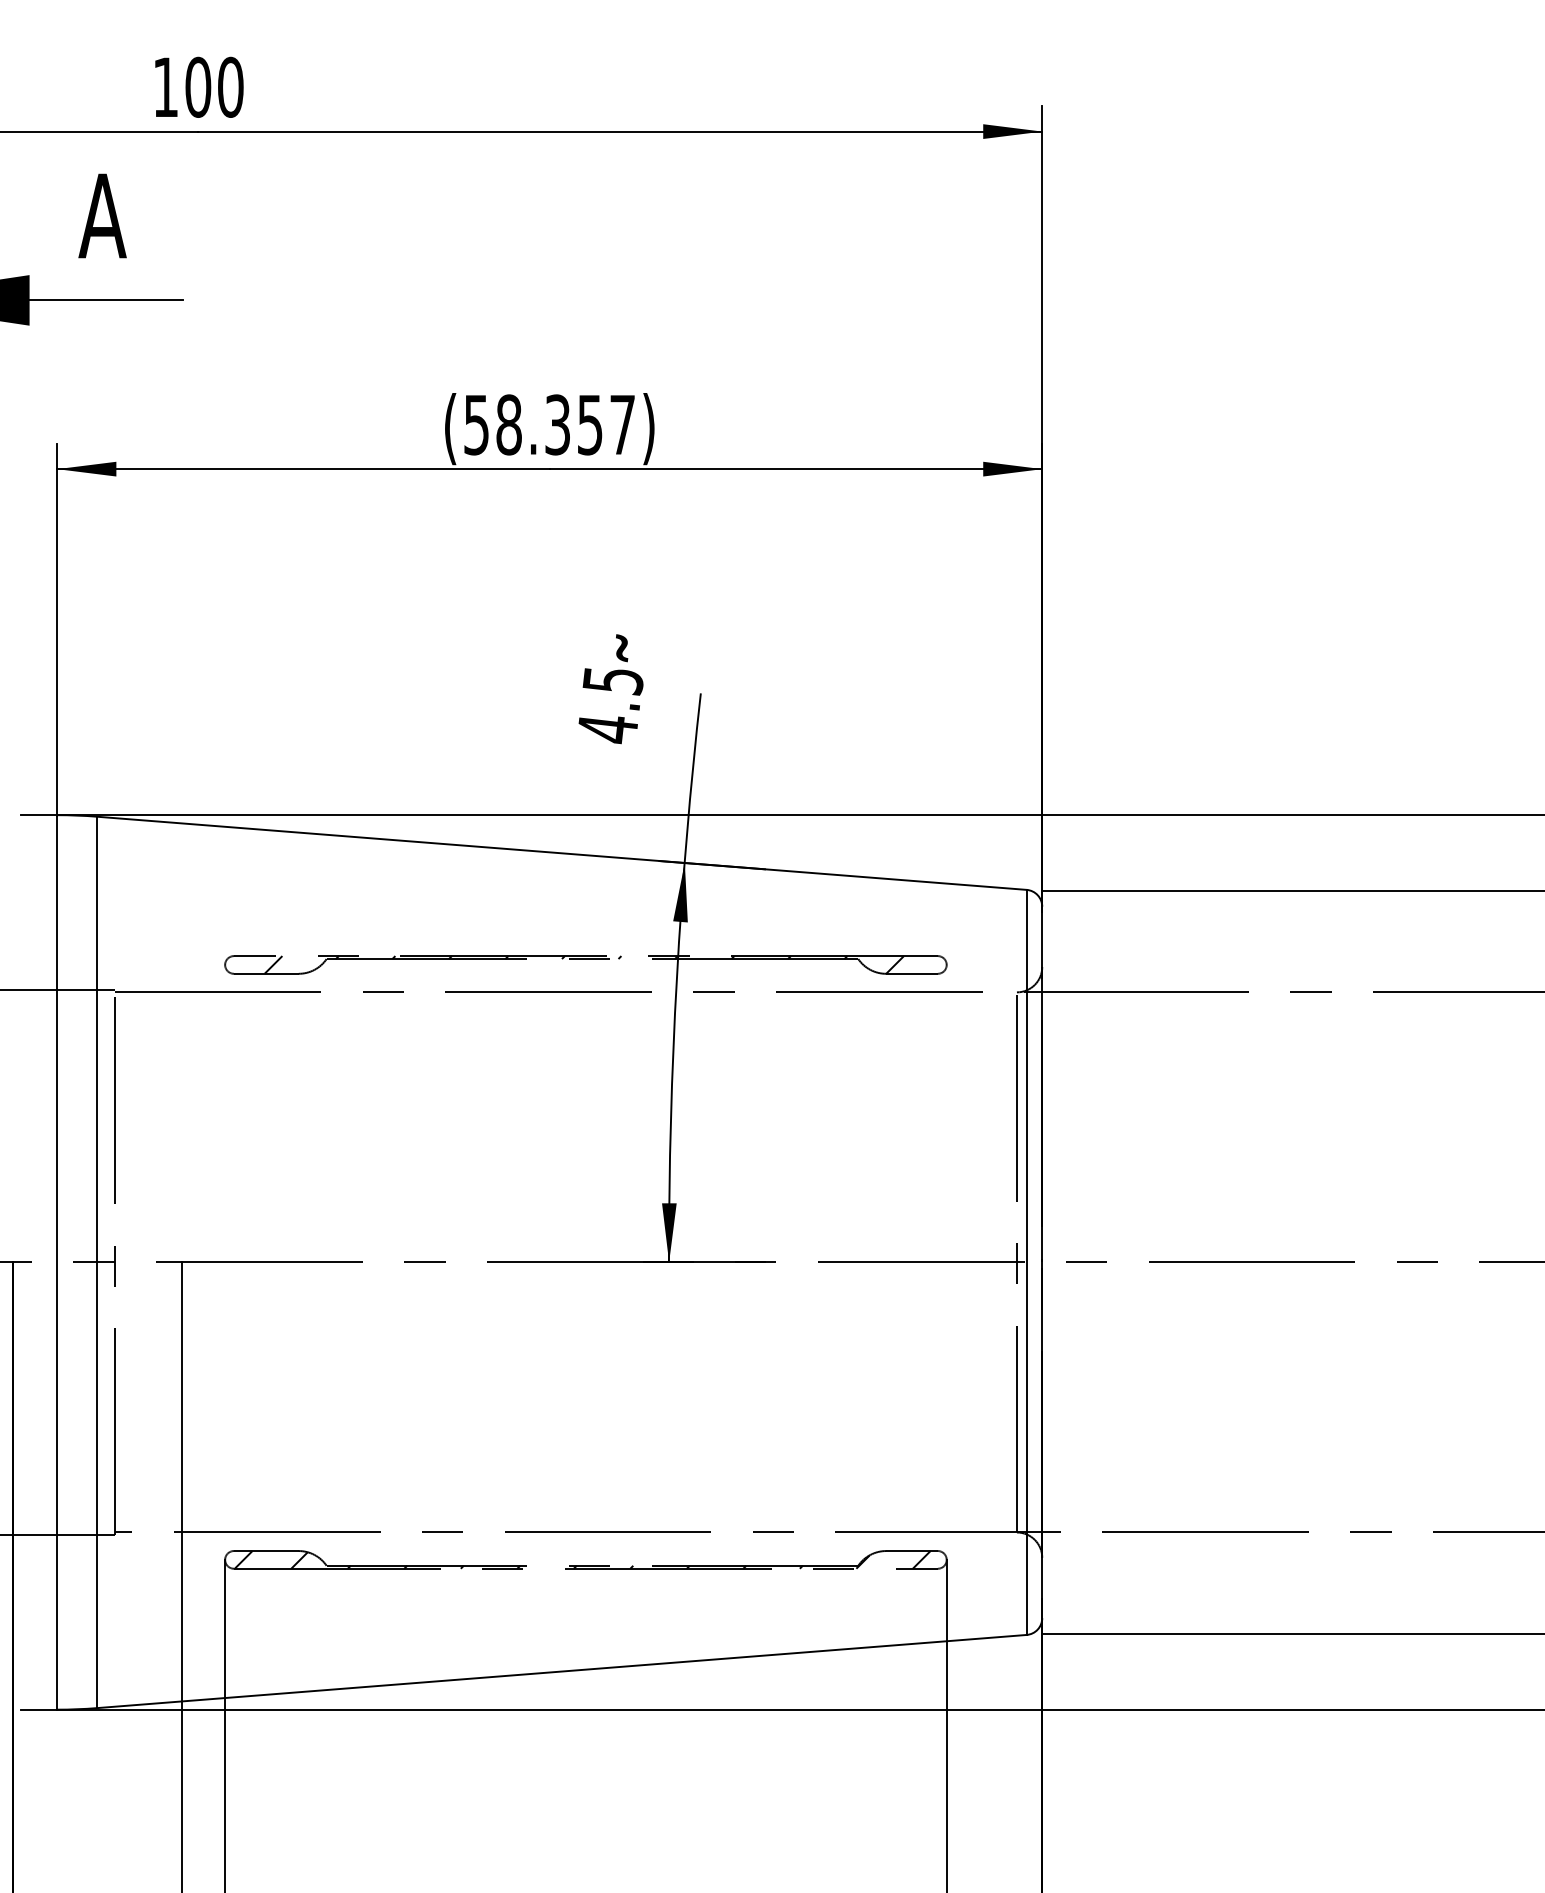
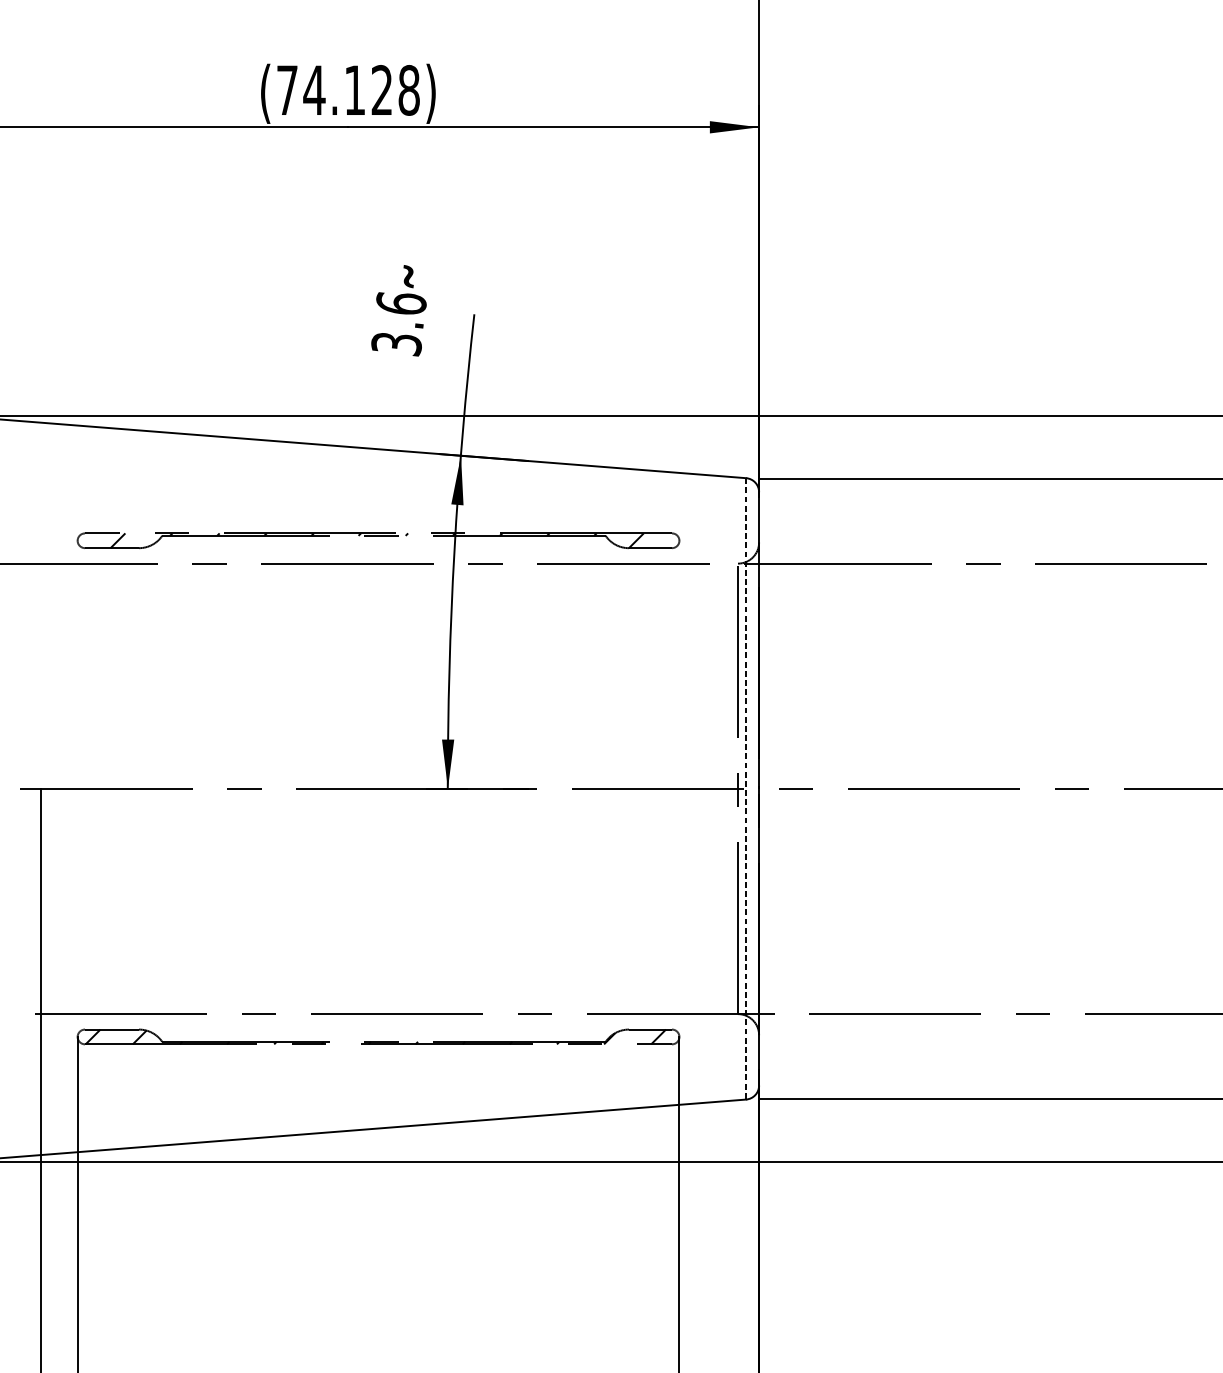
text: (549, 424) -> (348, 90), (58.357) -> (74.128)
text: (610, 705) -> (399, 324), 4.5 -> 3.6
line: (1026, 1262) -> (745, 788), solid -> dashed

